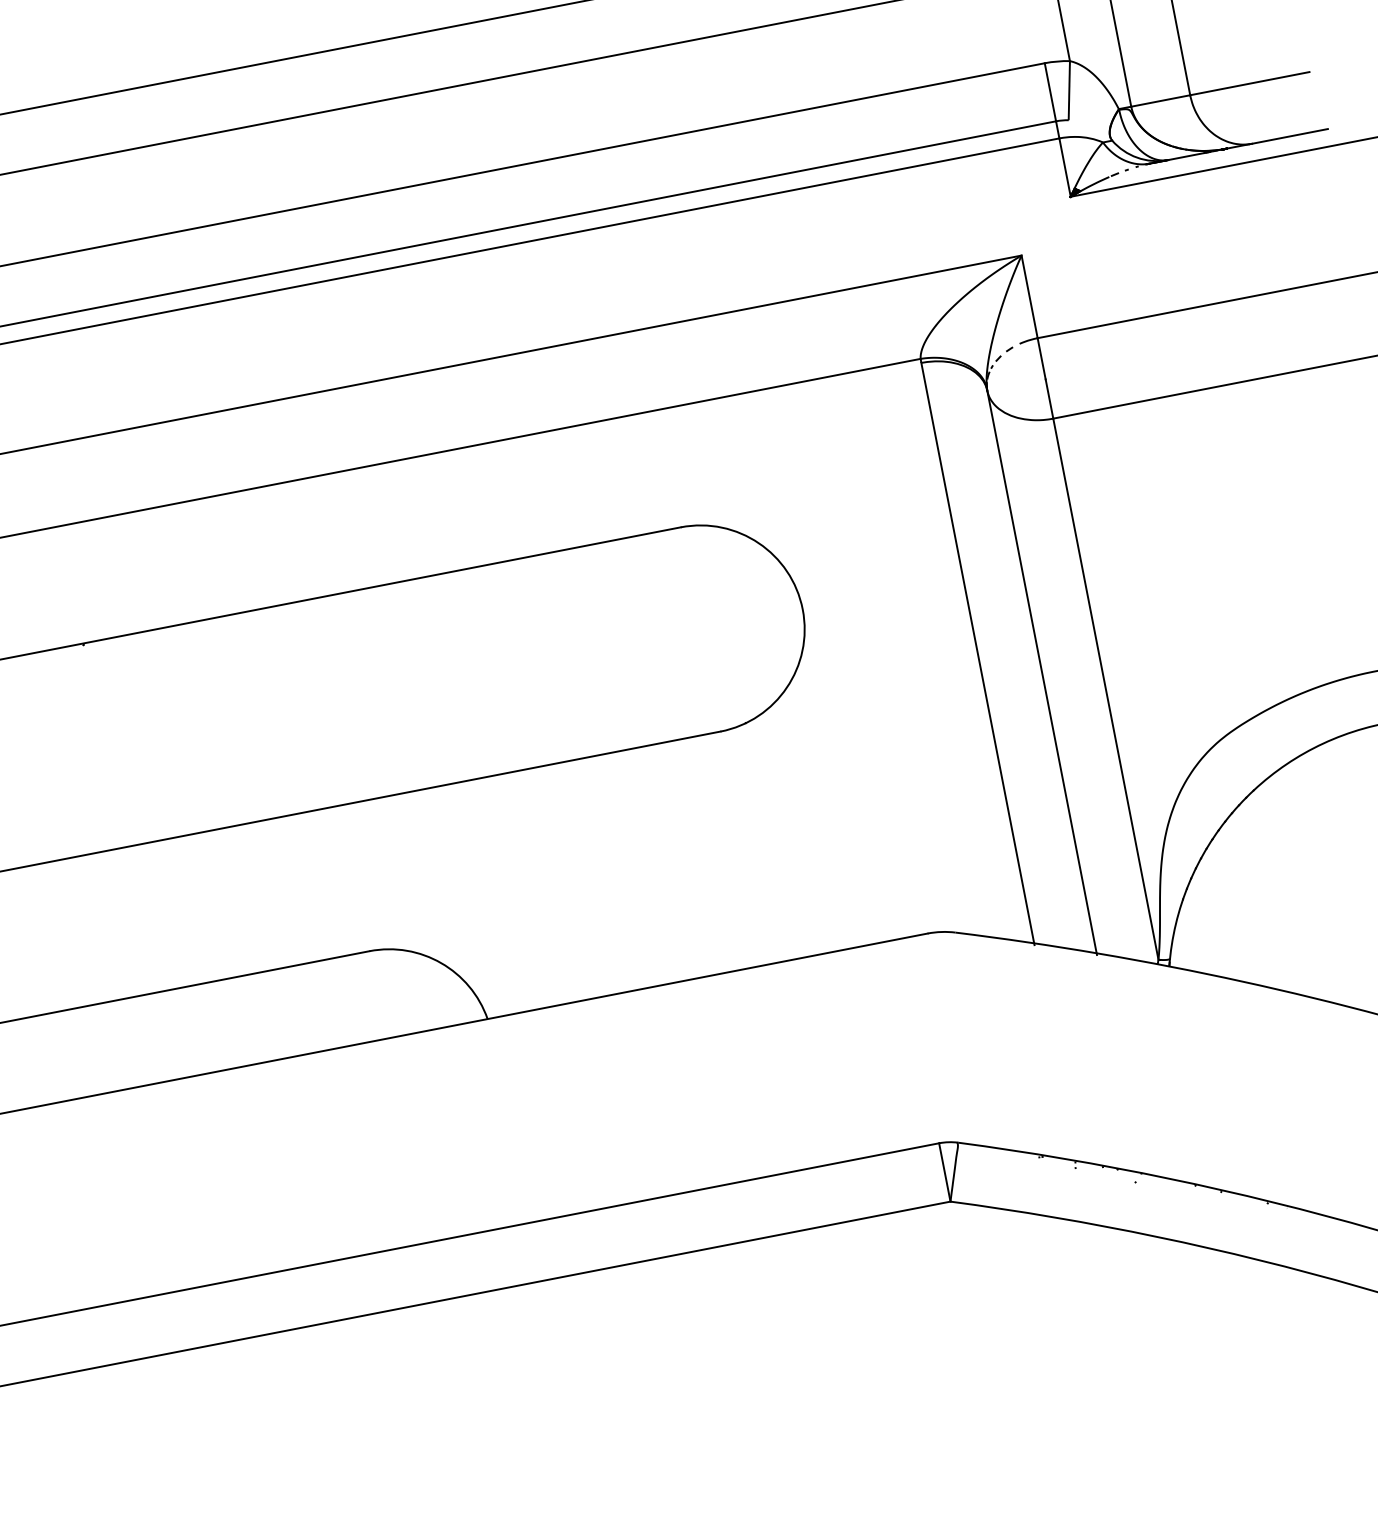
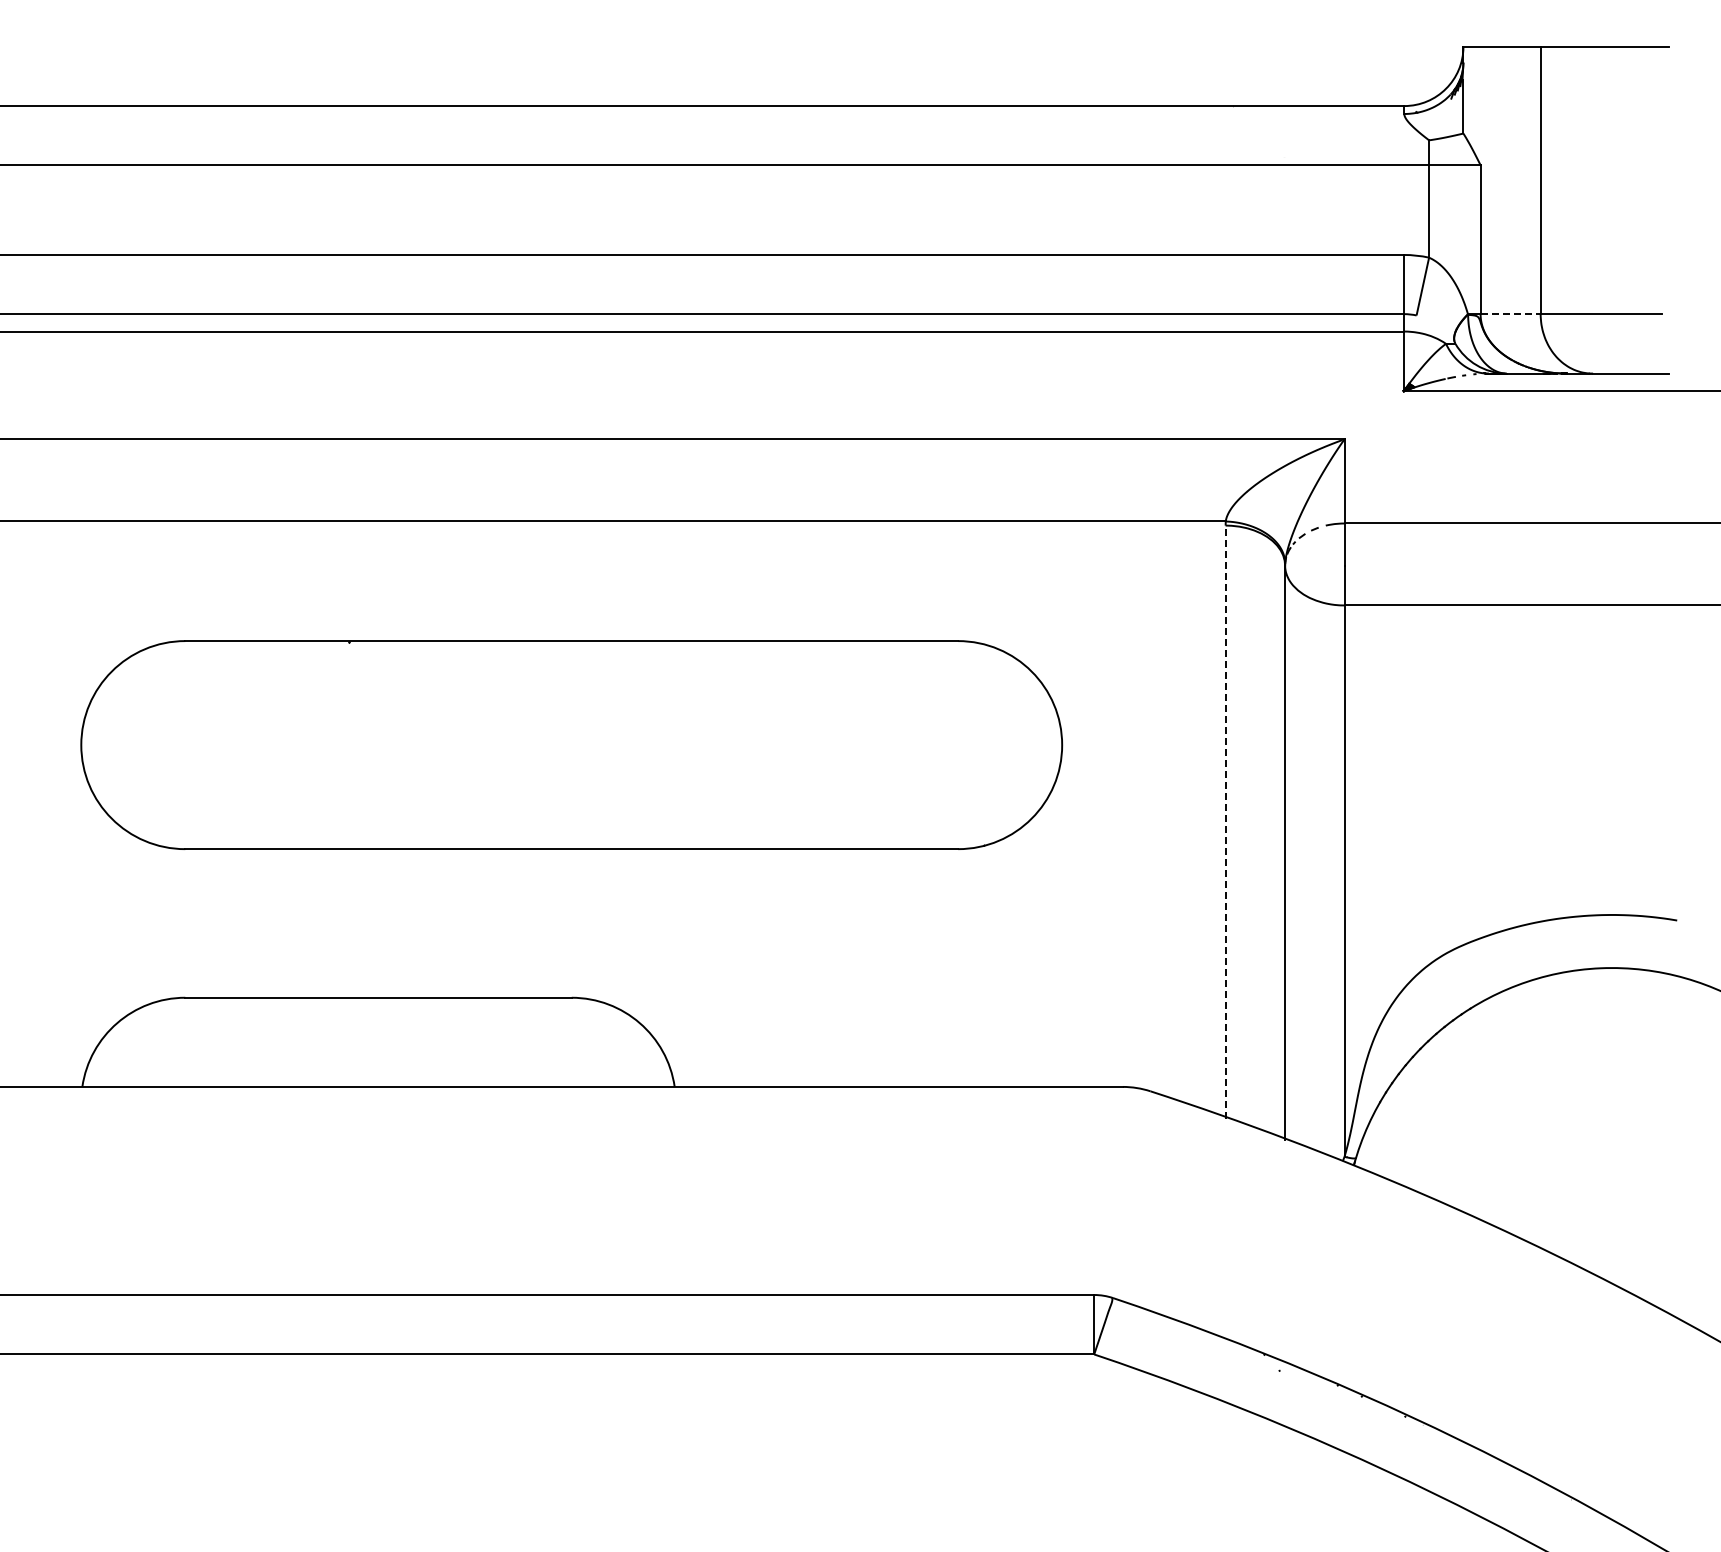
line: (1161, 101) -> (1511, 314), solid -> dashed
line: (977, 654) -> (1225, 822), solid -> dashed

